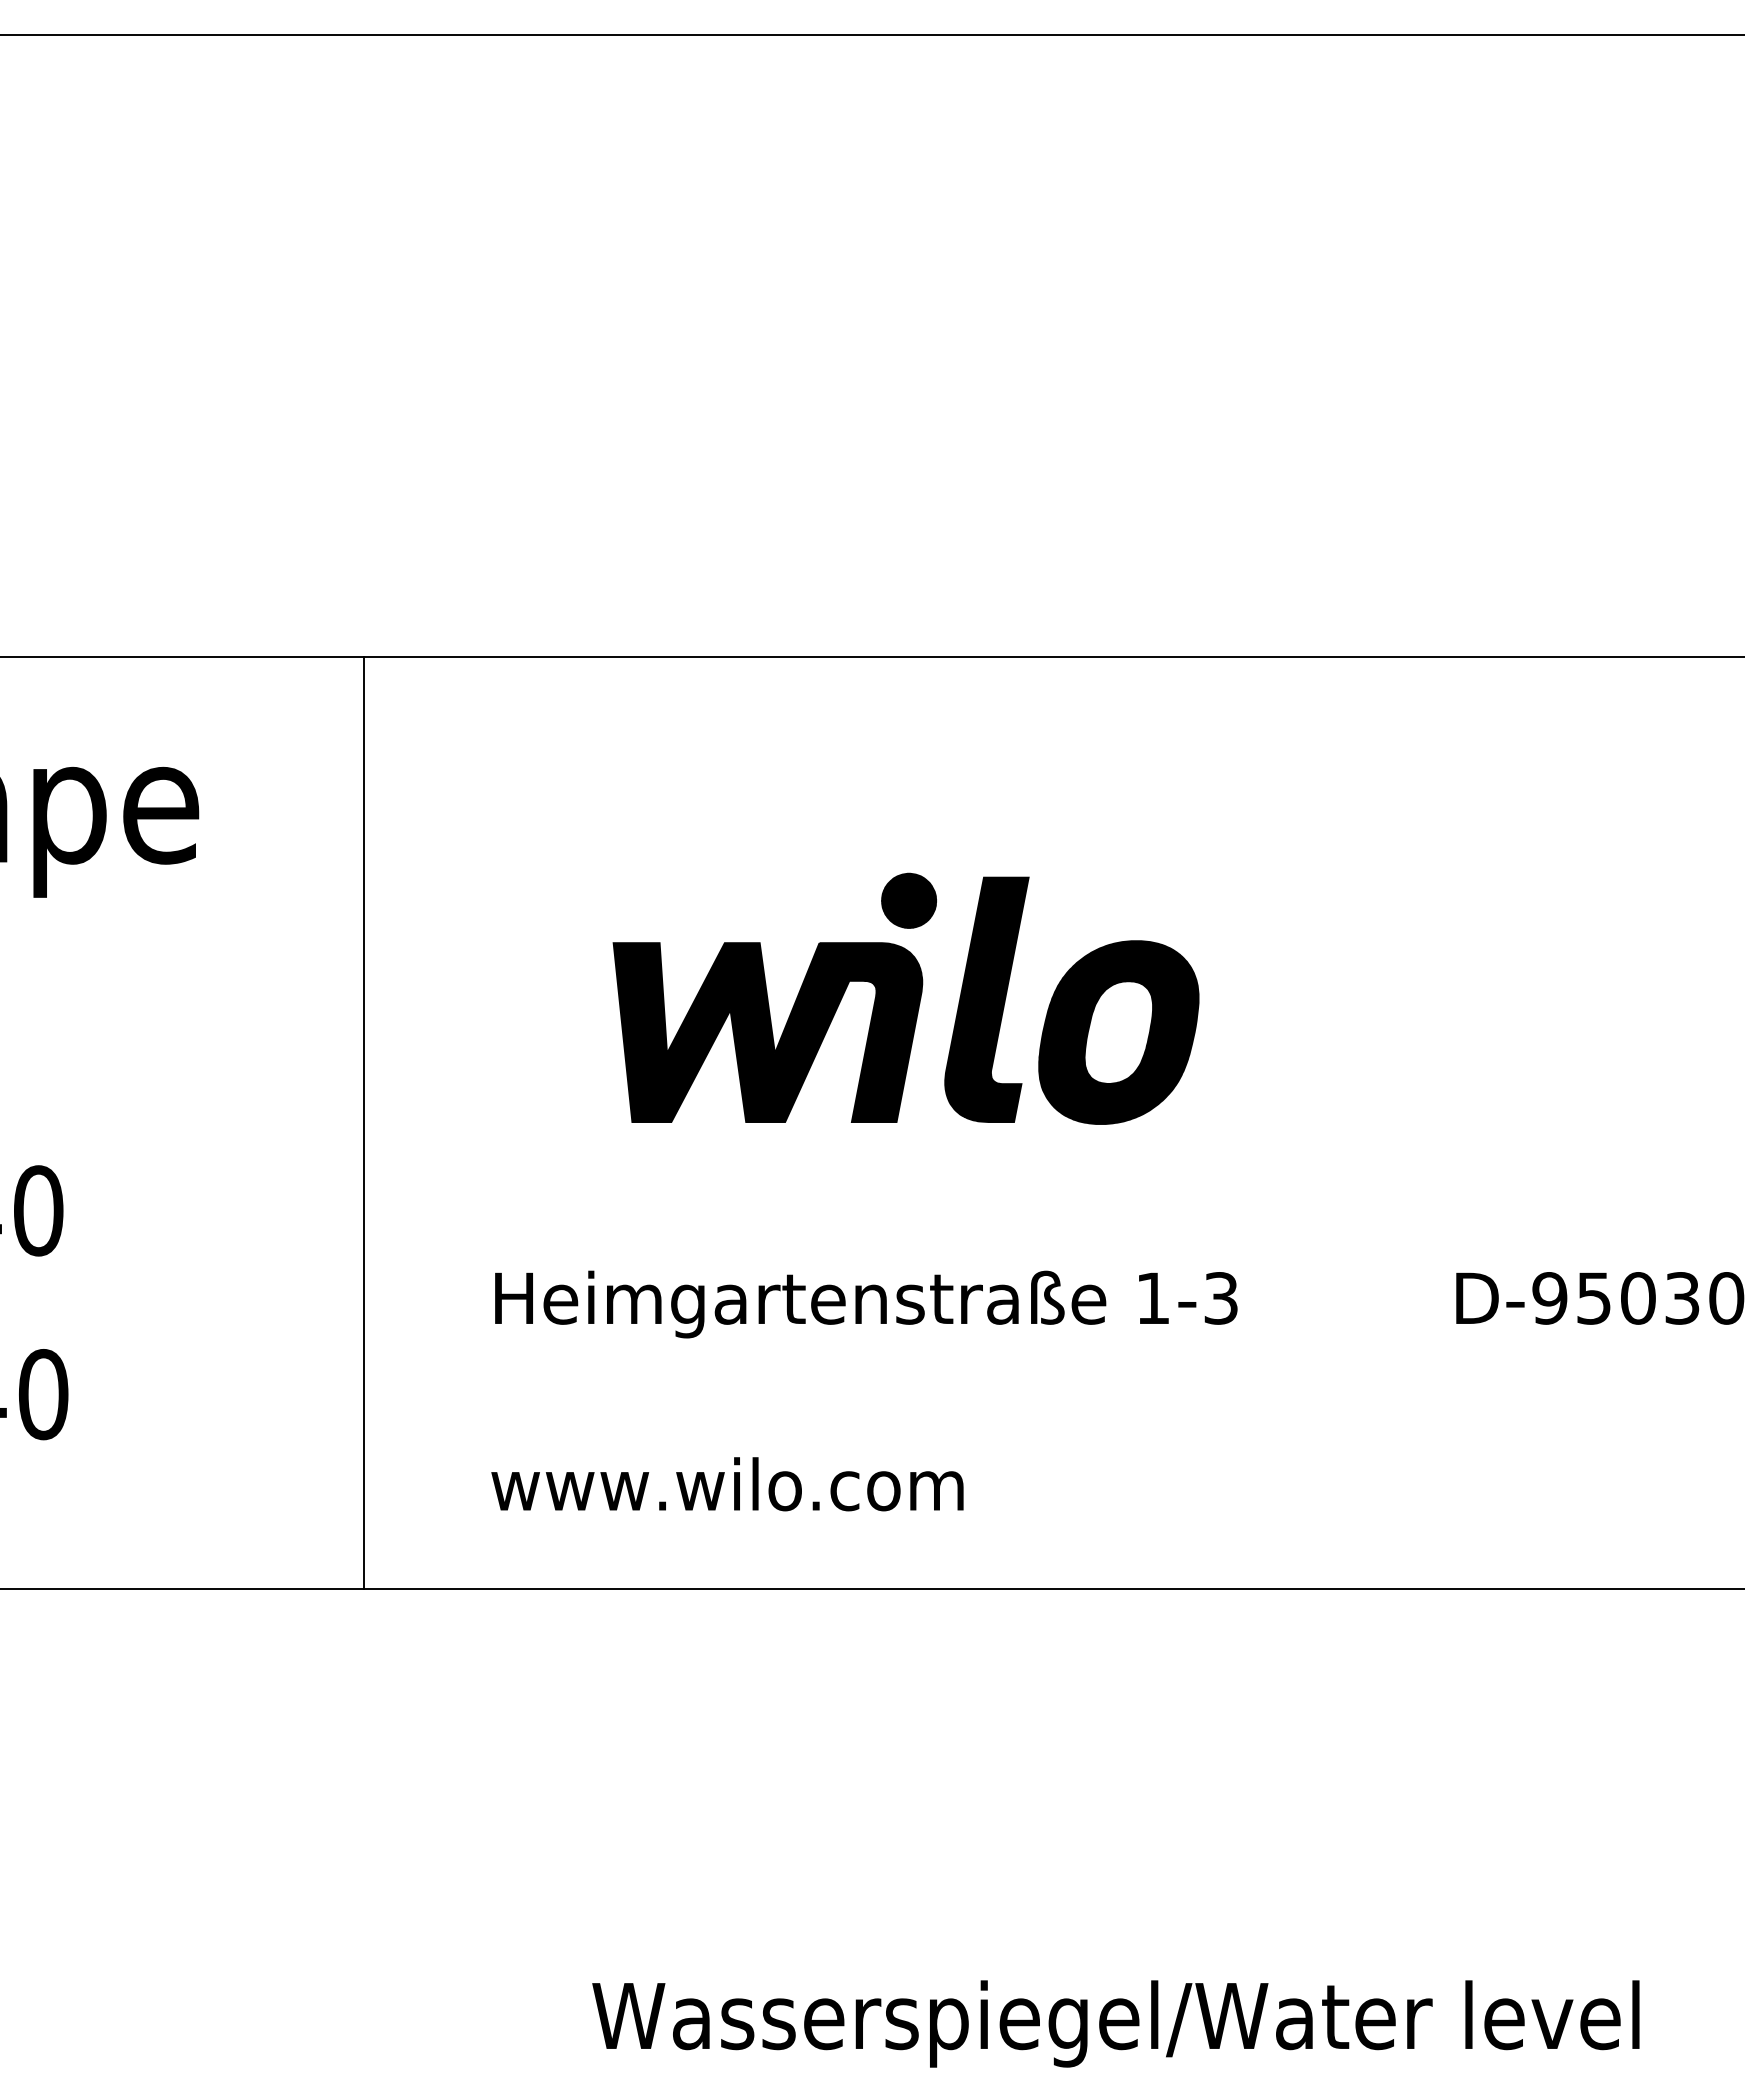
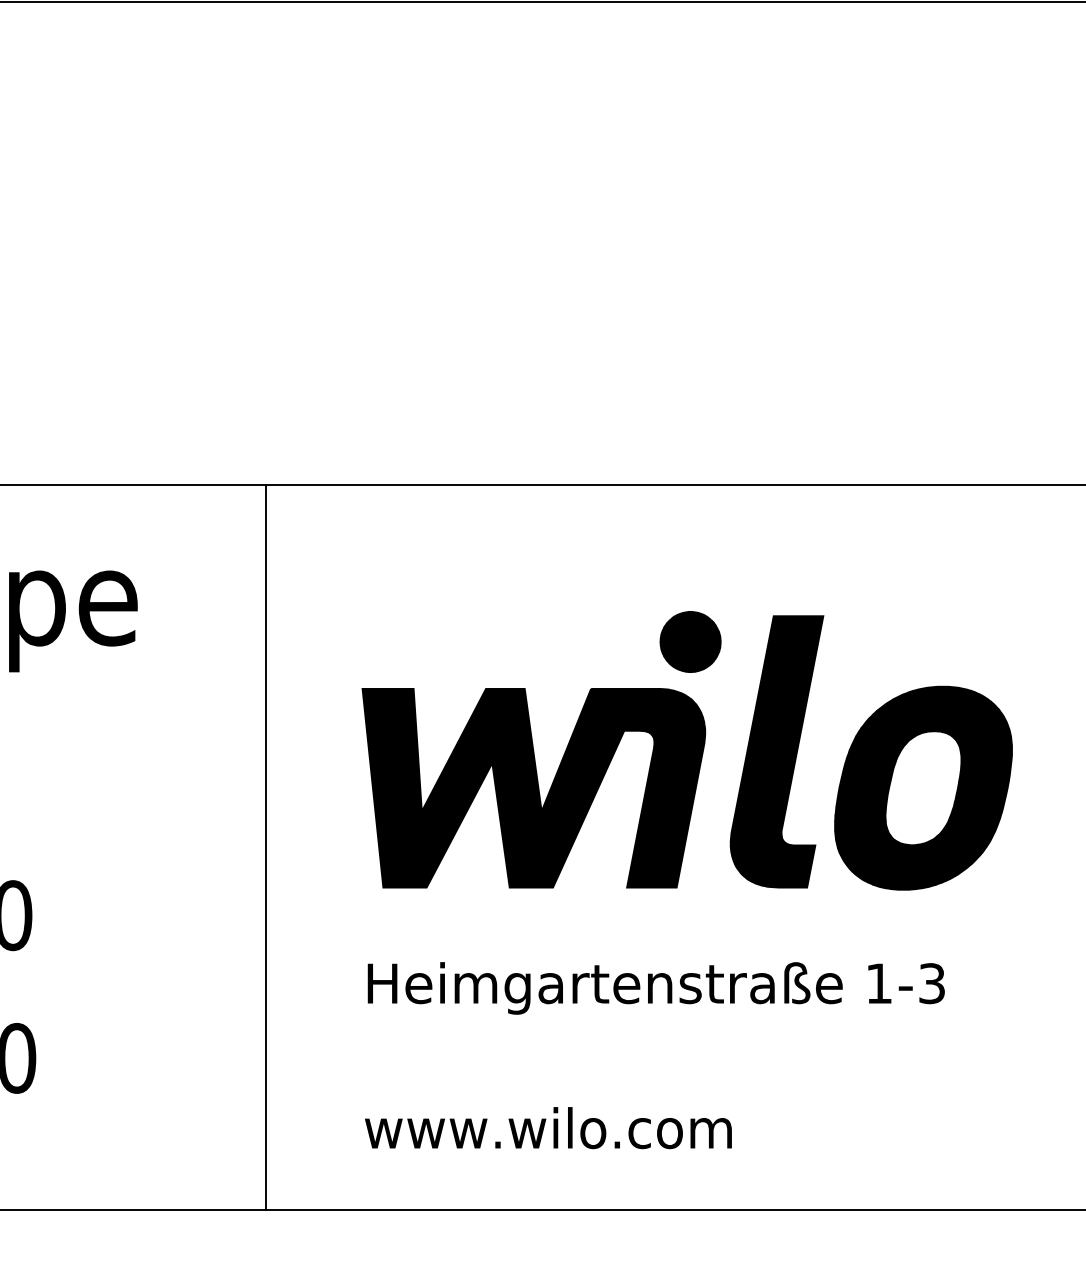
part: (905, 998) -> (686, 750), size x1.43

